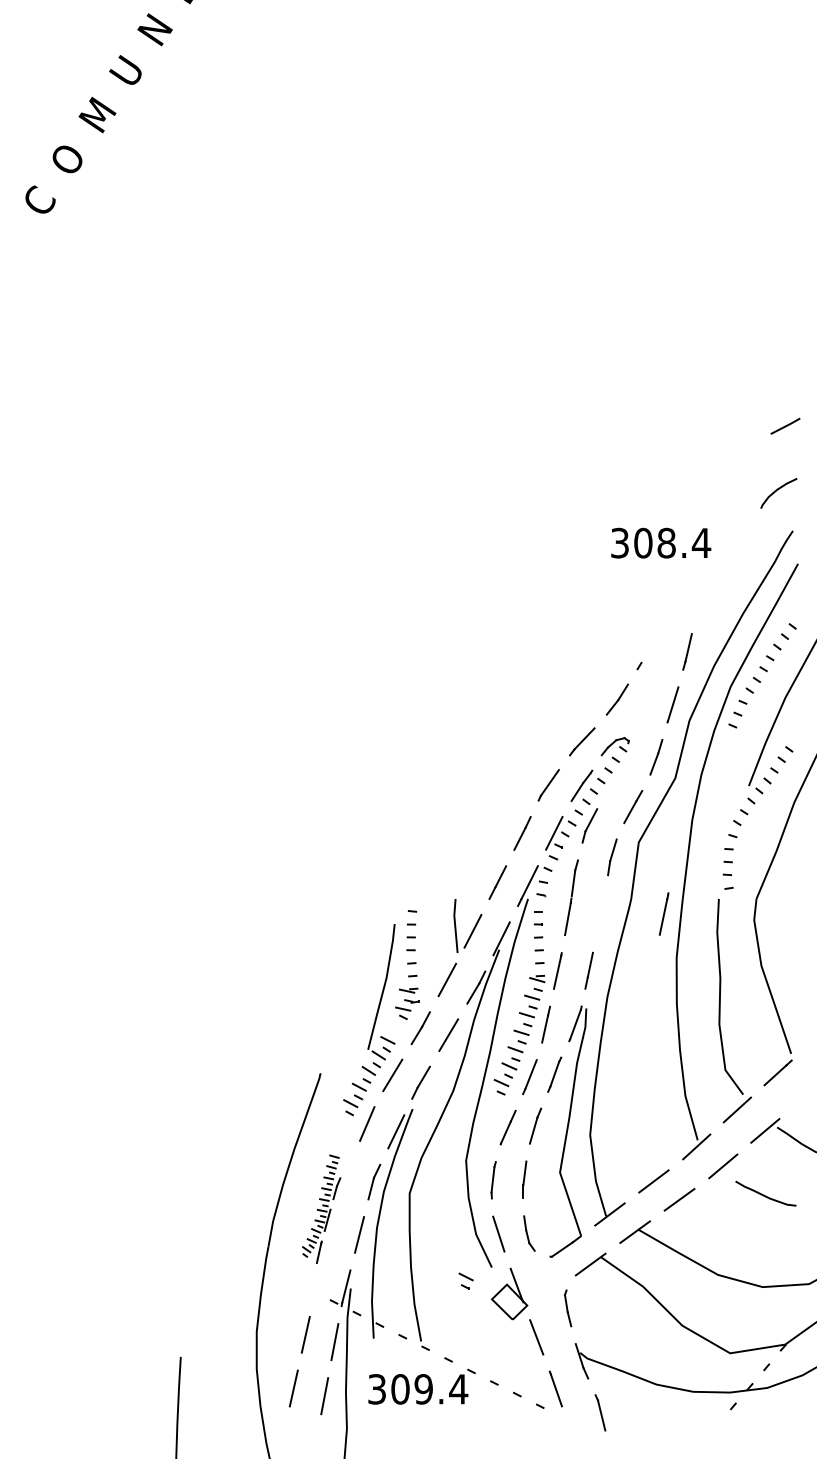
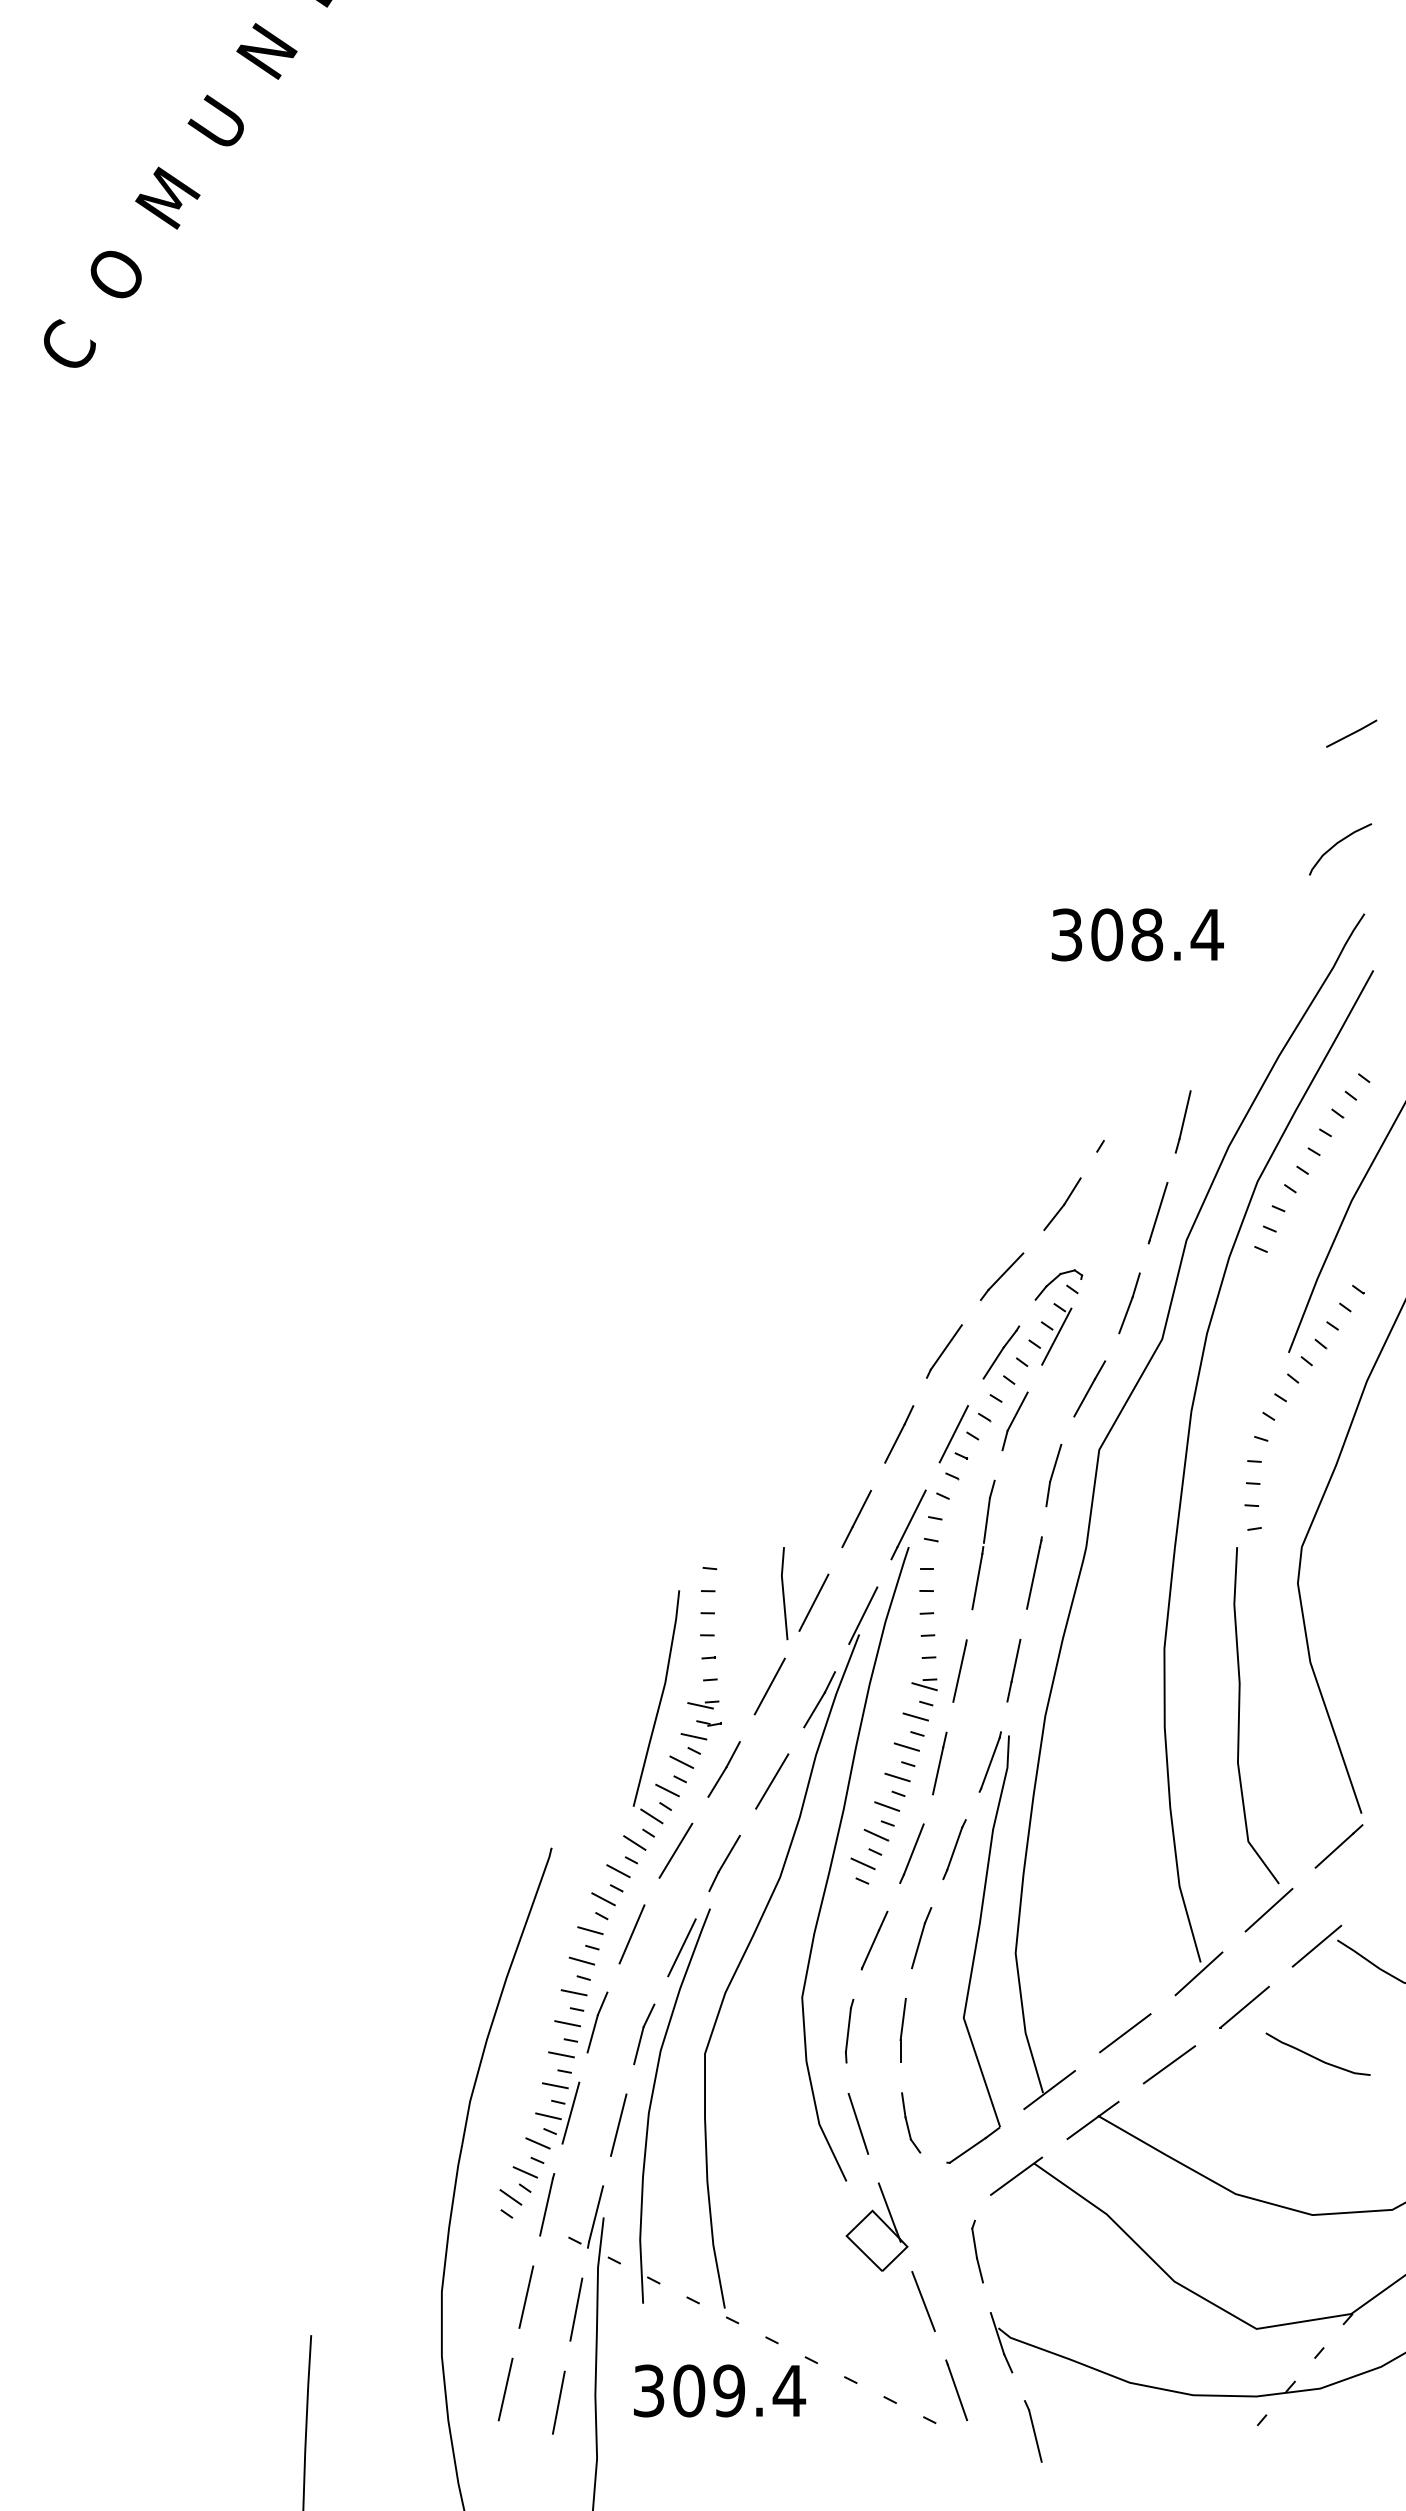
line: (613, 776) -> (1055, 1336), added
line: (663, 913) -> (1033, 1572), moved
part: (321, 1208) -> (553, 2079), size x1.67
part: (465, 1280) -> (680, 1768), moved

